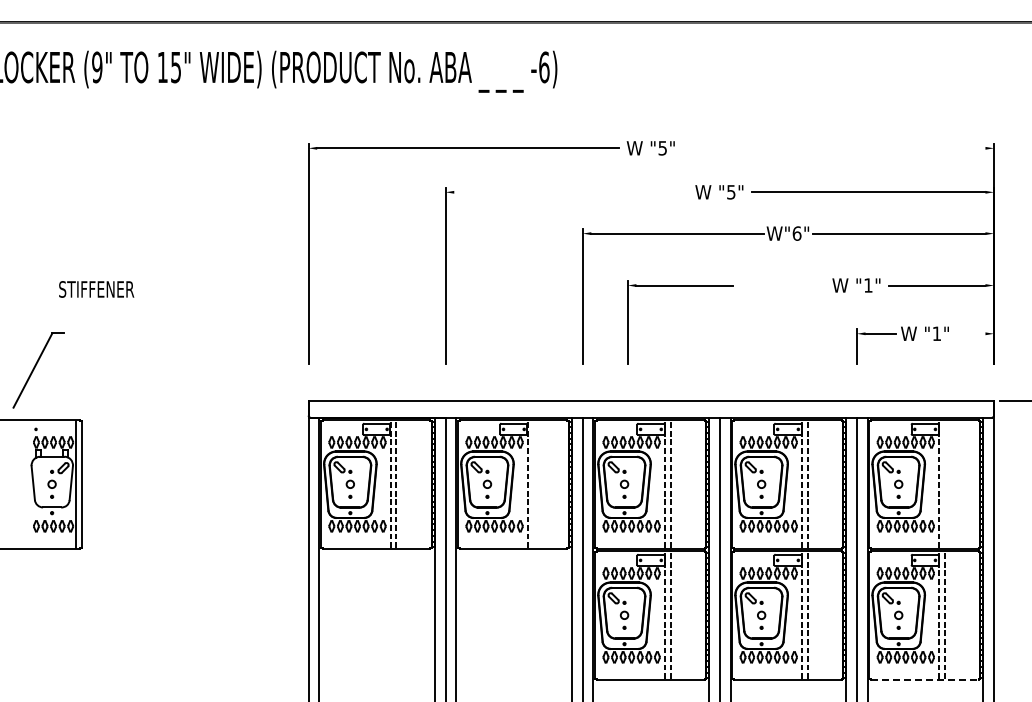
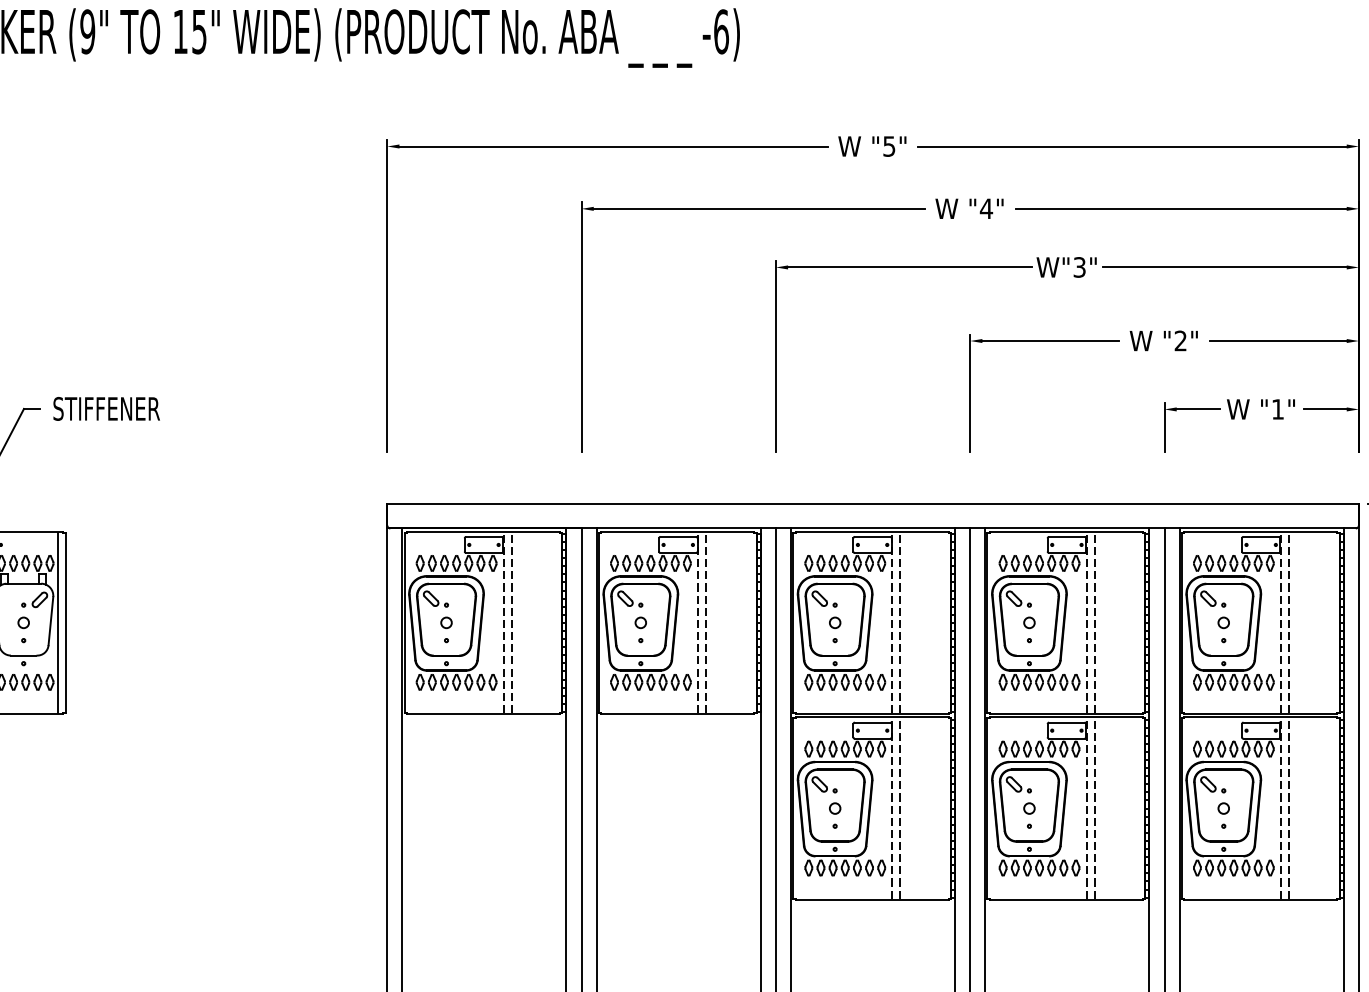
line: (834, 148) -> (1132, 146), added
line: (570, 192) -> (758, 209), added
text: (730, 192) -> (985, 209), "5" -> "4"
text: (796, 233) -> (1078, 267), W"6" -> W"3"
text: (868, 285) -> (1180, 340), "1" -> "2"
part: (680, 286) -> (1044, 342), moved
text: (96, 289) -> (106, 409), moved
line: (970, 333) -> (1325, 409), added
line: (533, 483) -> (706, 621), added
line: (944, 483) -> (1288, 621), added
line: (924, 679) -> (1260, 899), dashed -> solid

